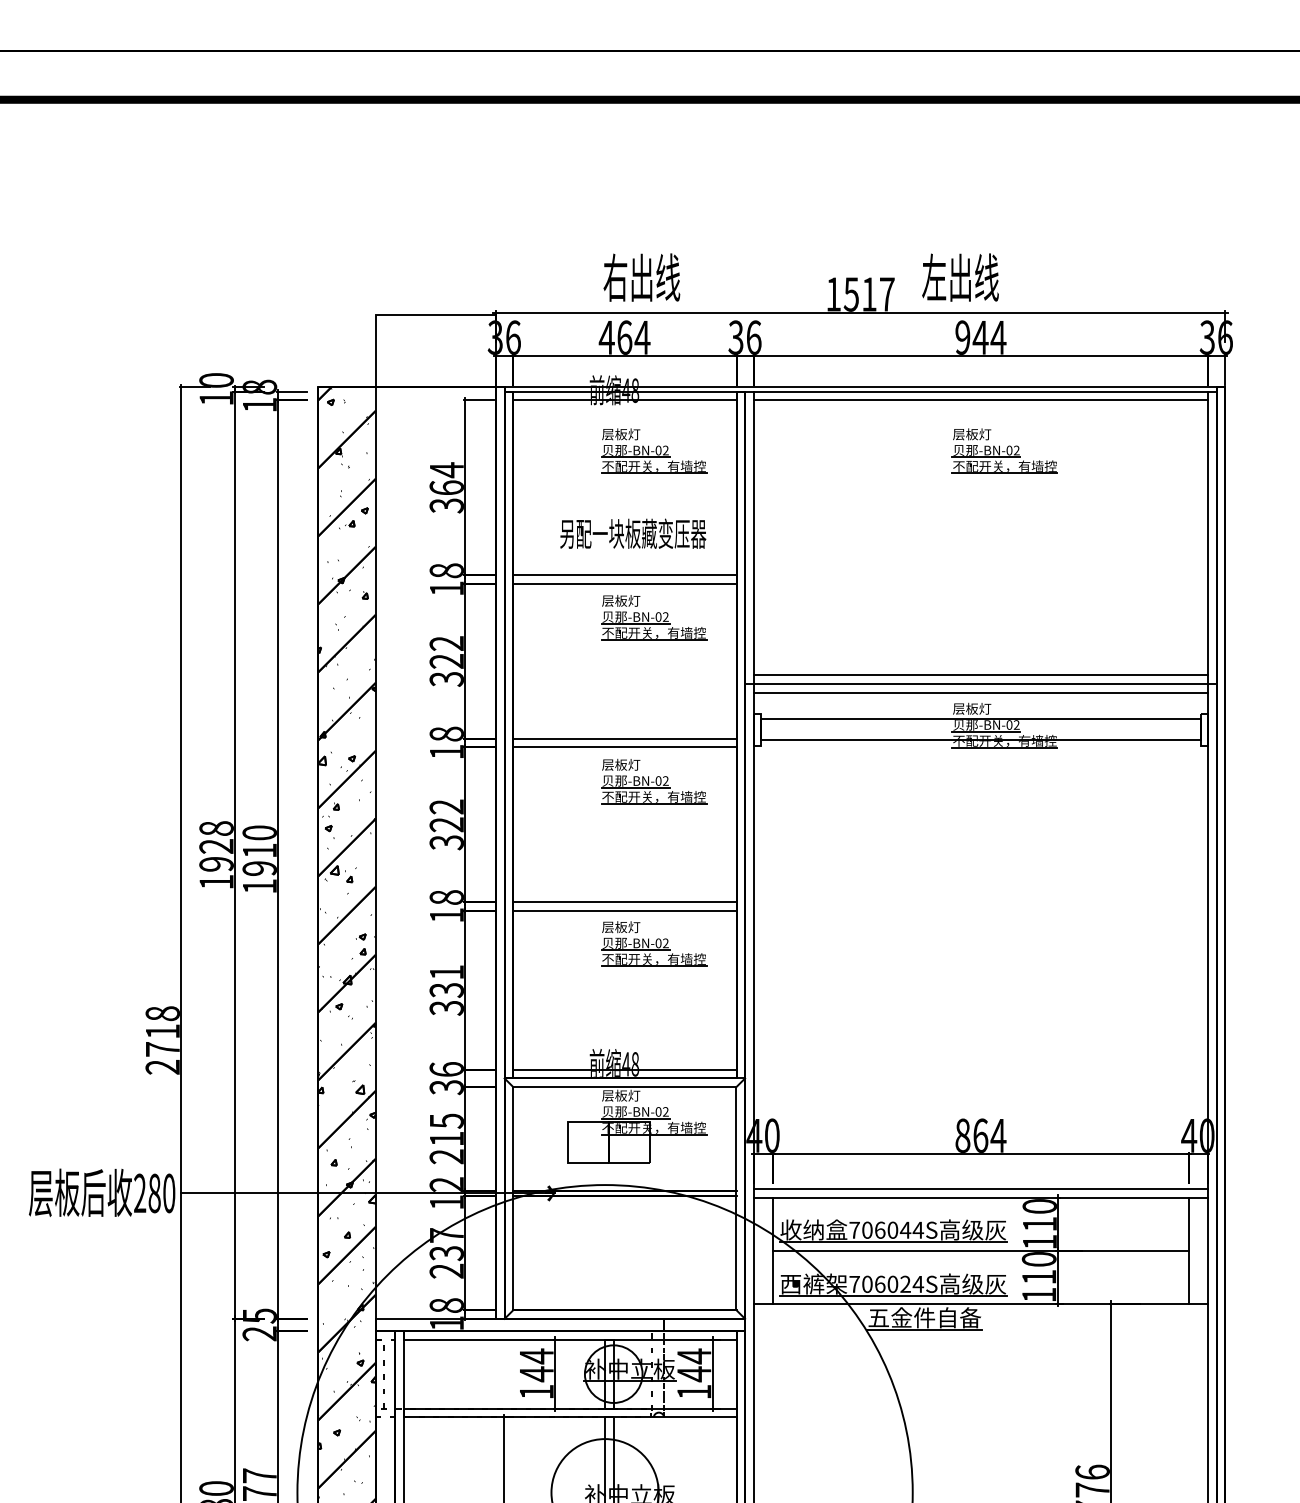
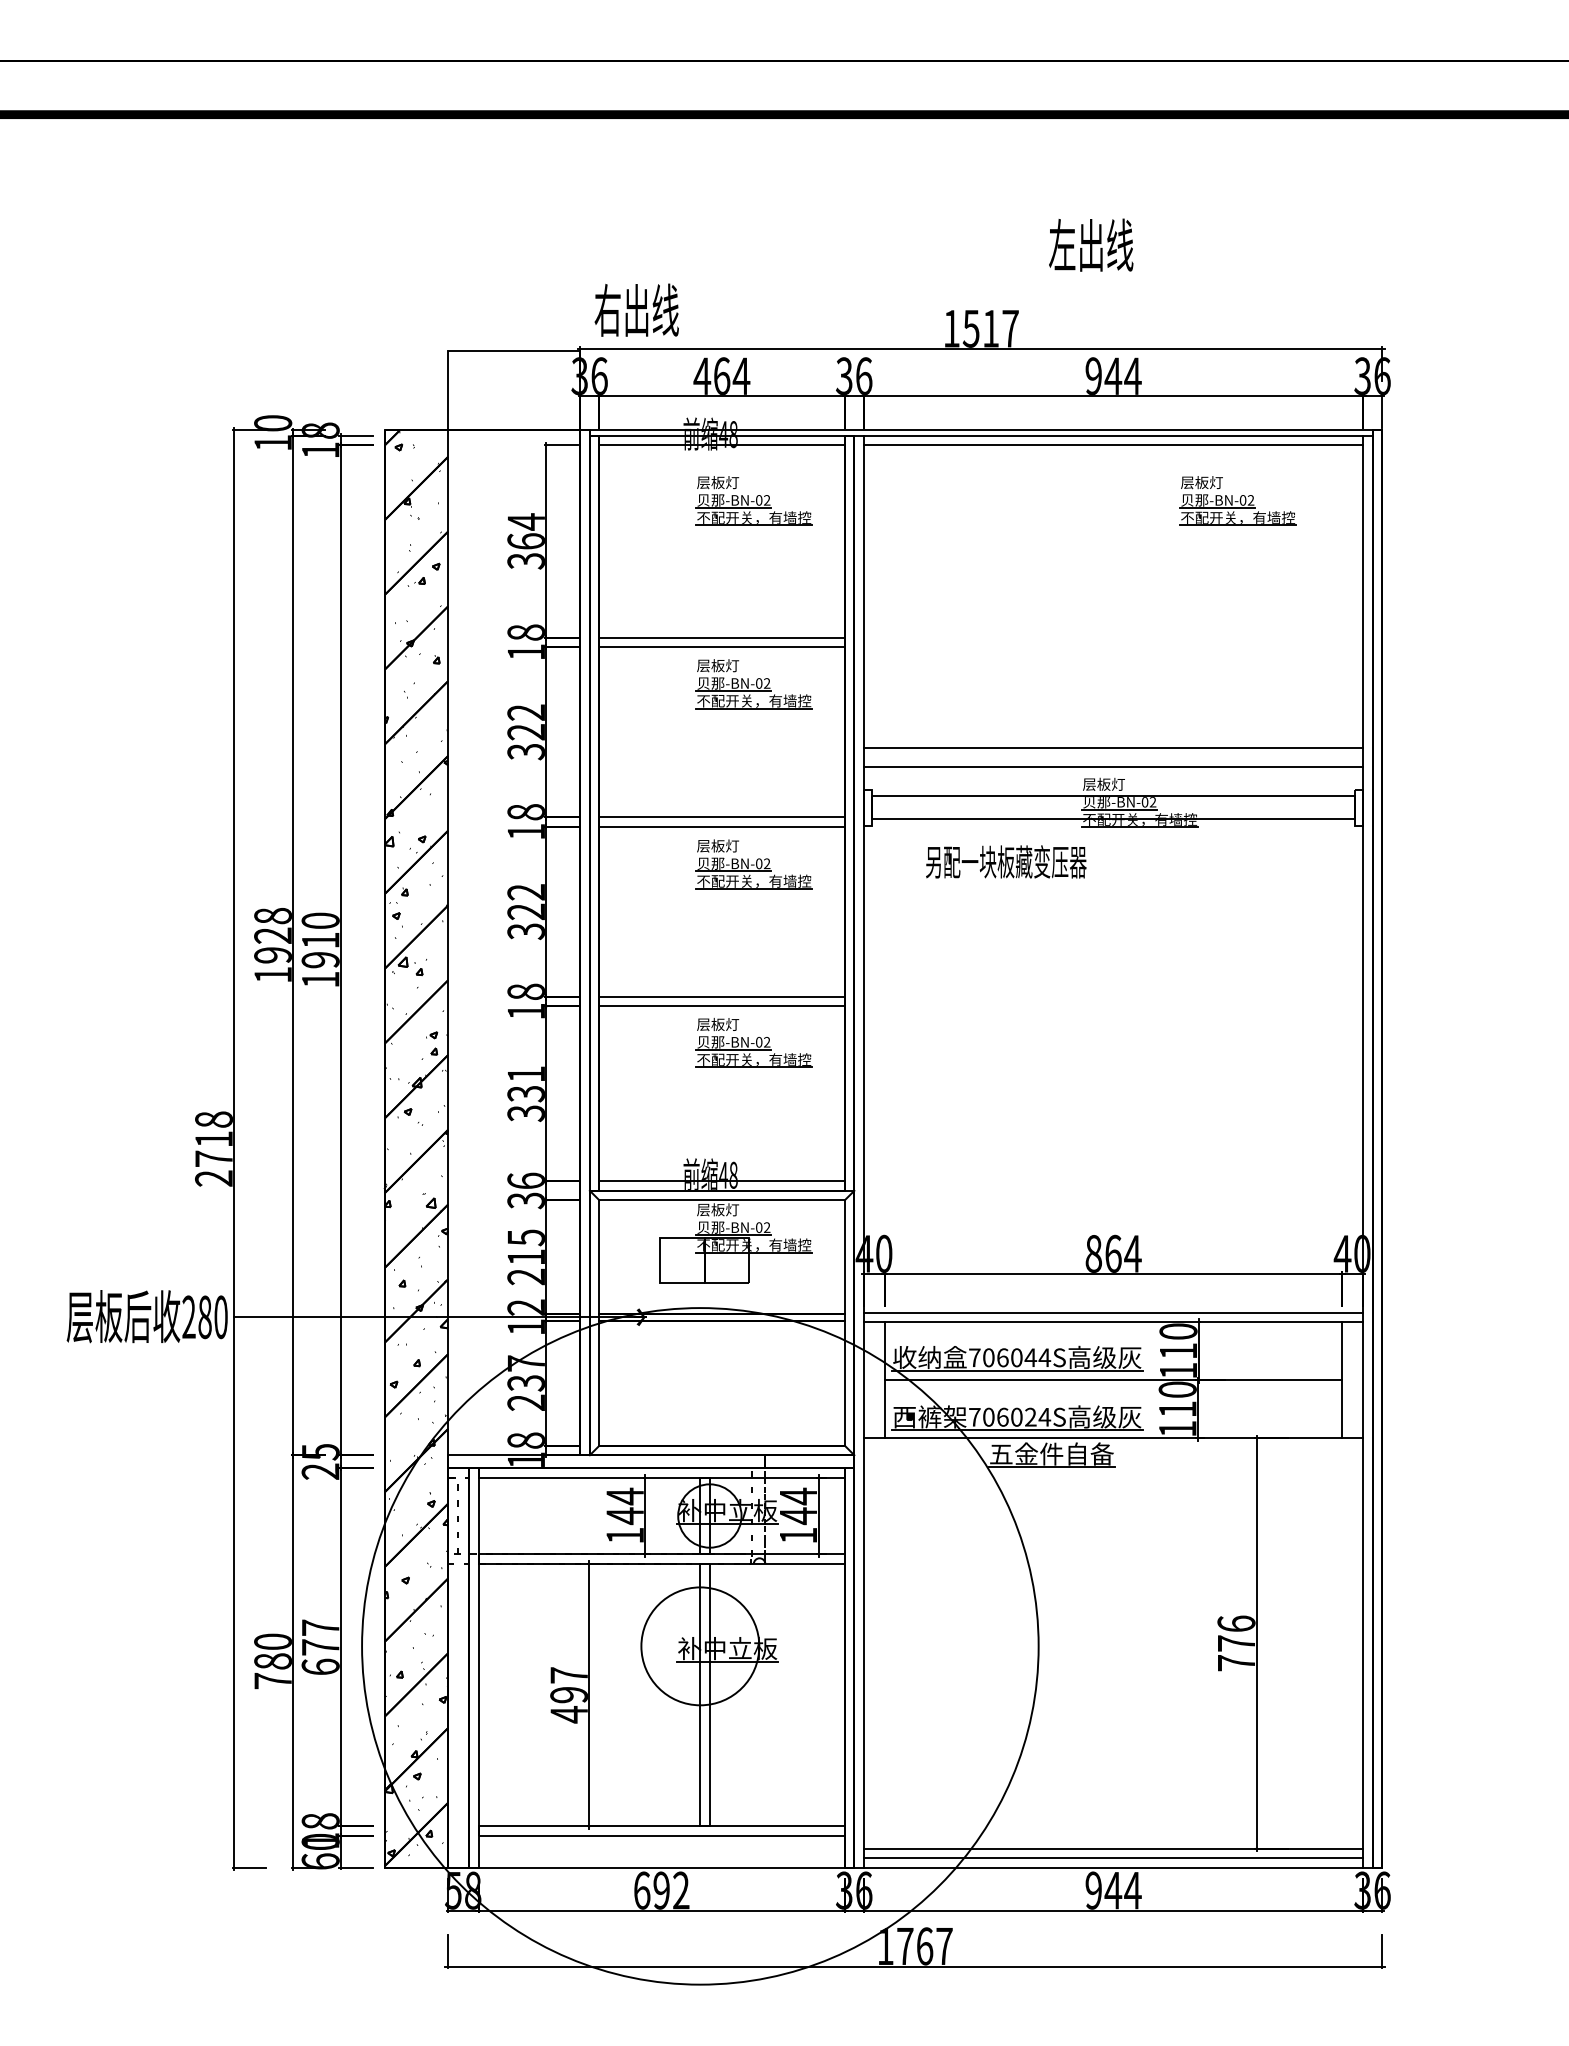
text: (641, 276) -> (636, 309), moved
text: (960, 276) -> (1091, 244), moved
part: (1004, 450) -> (1237, 500), moved
text: (633, 533) -> (1006, 861), moved
line: (980, 684) -> (1113, 757), removed

